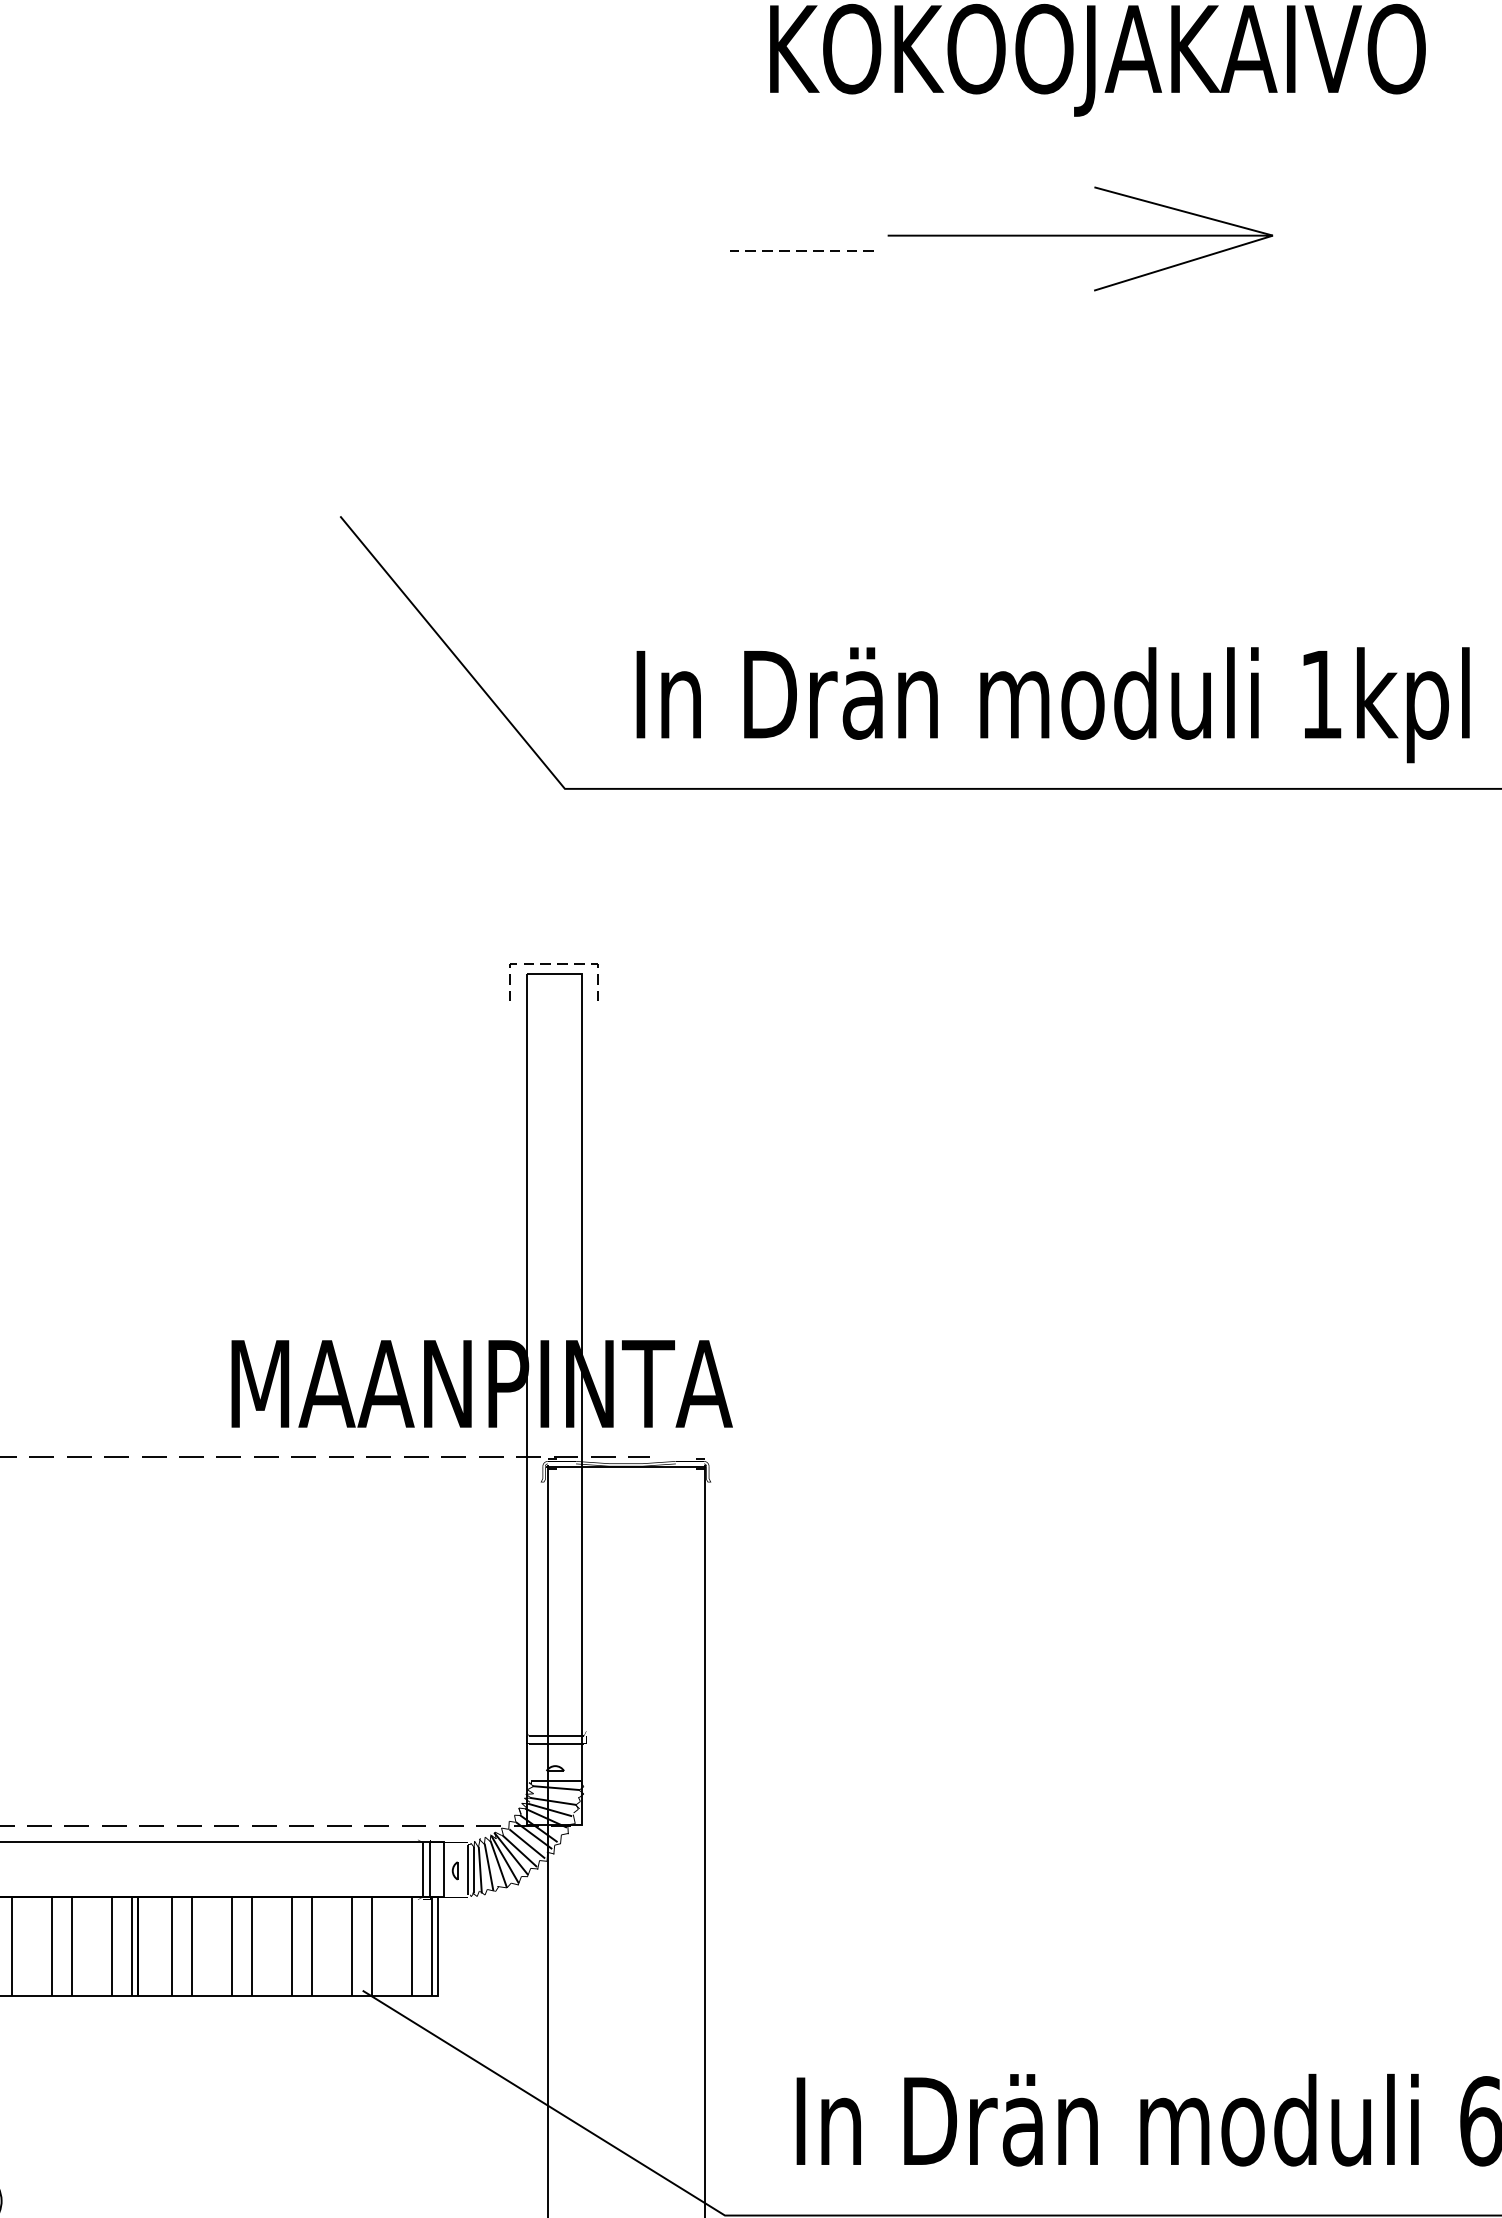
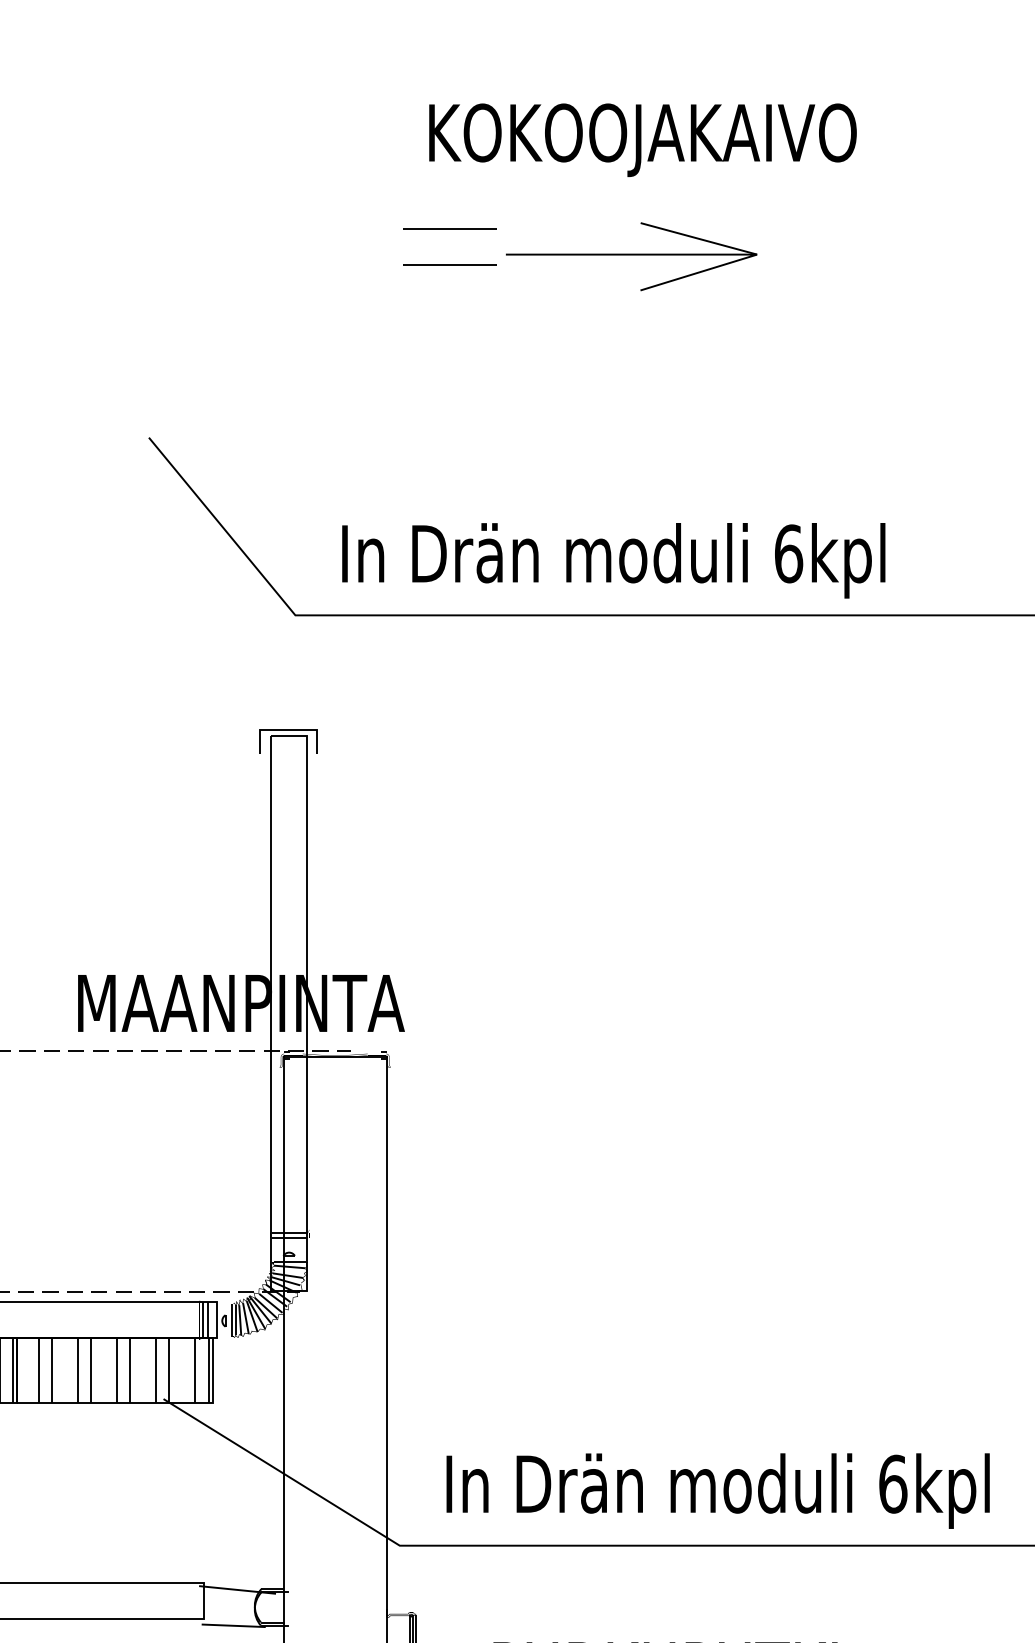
line: (801, 195) -> (449, 228), added
line: (802, 250) -> (450, 264), dashed -> solid
text: (1322, 694) -> (789, 553), 1kpl -> 6kpl
line: (554, 963) -> (288, 729), dashed -> solid

